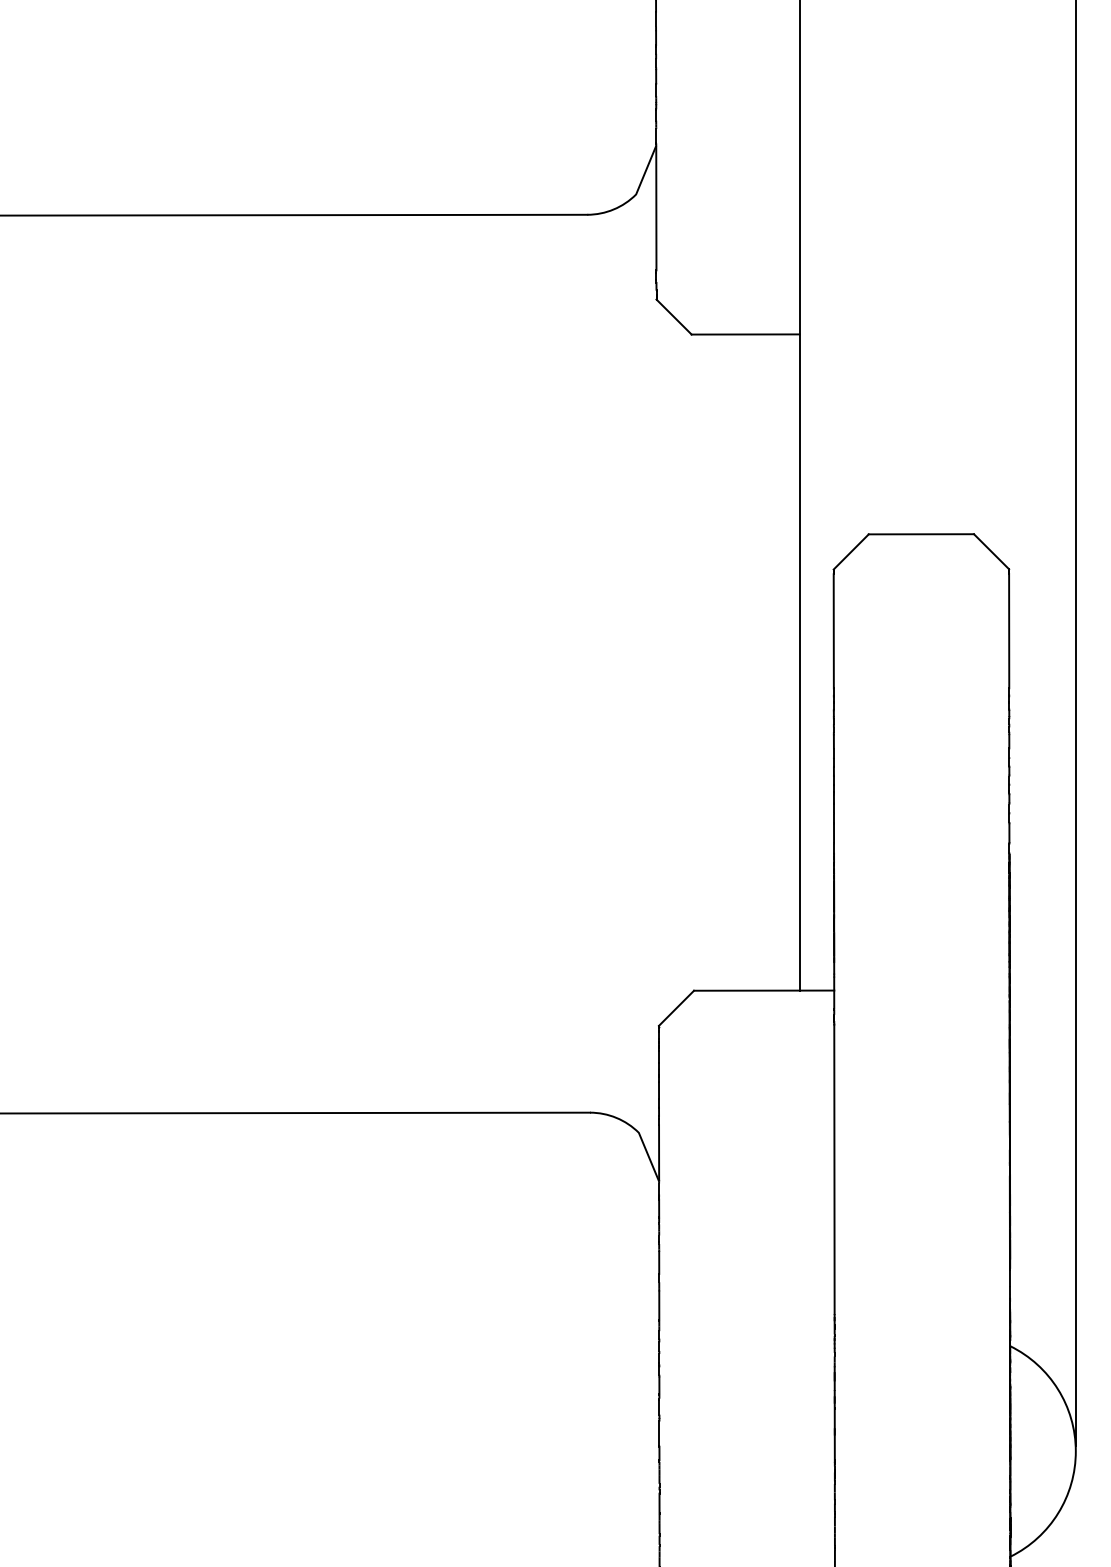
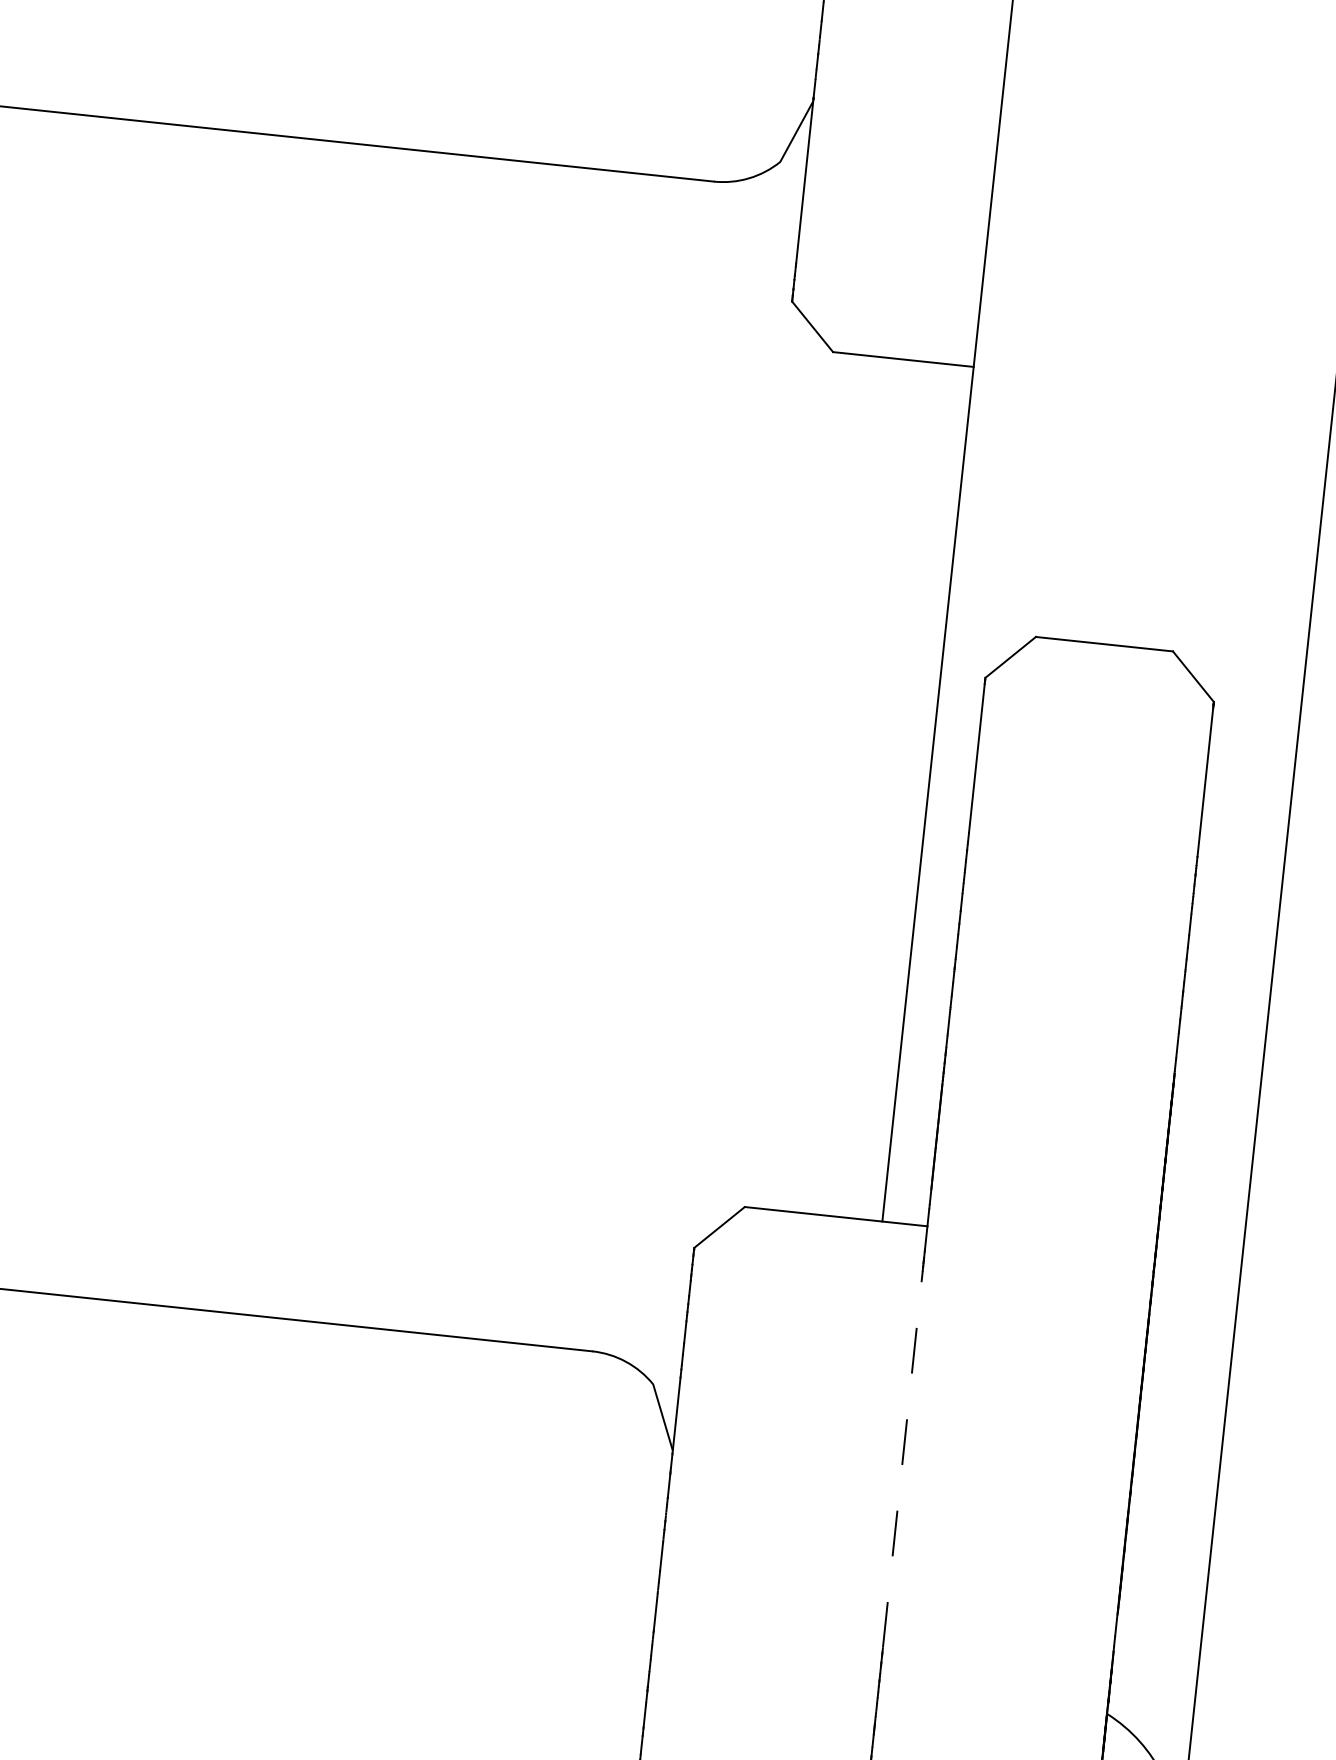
line: (834, 1169) -> (902, 1459), solid -> dashed

